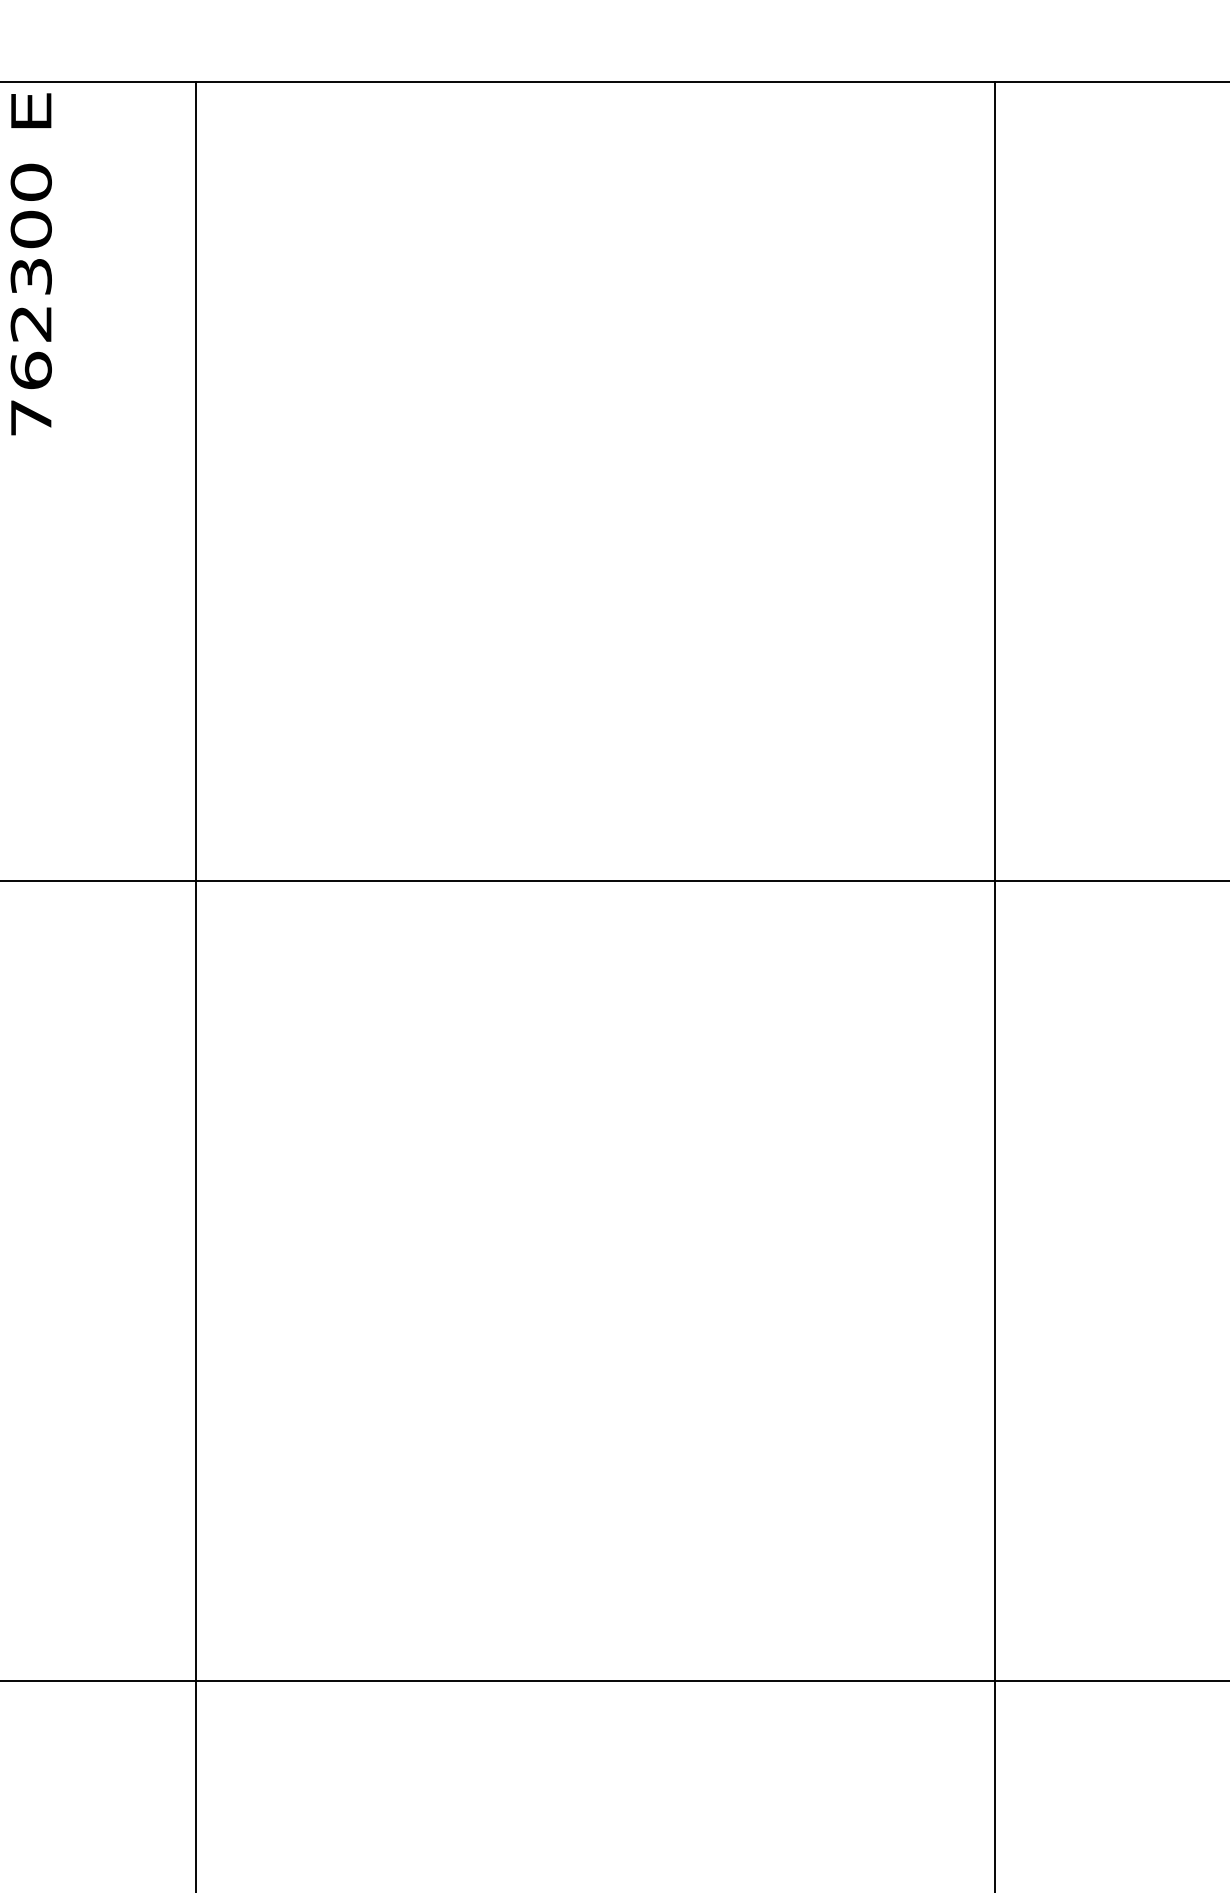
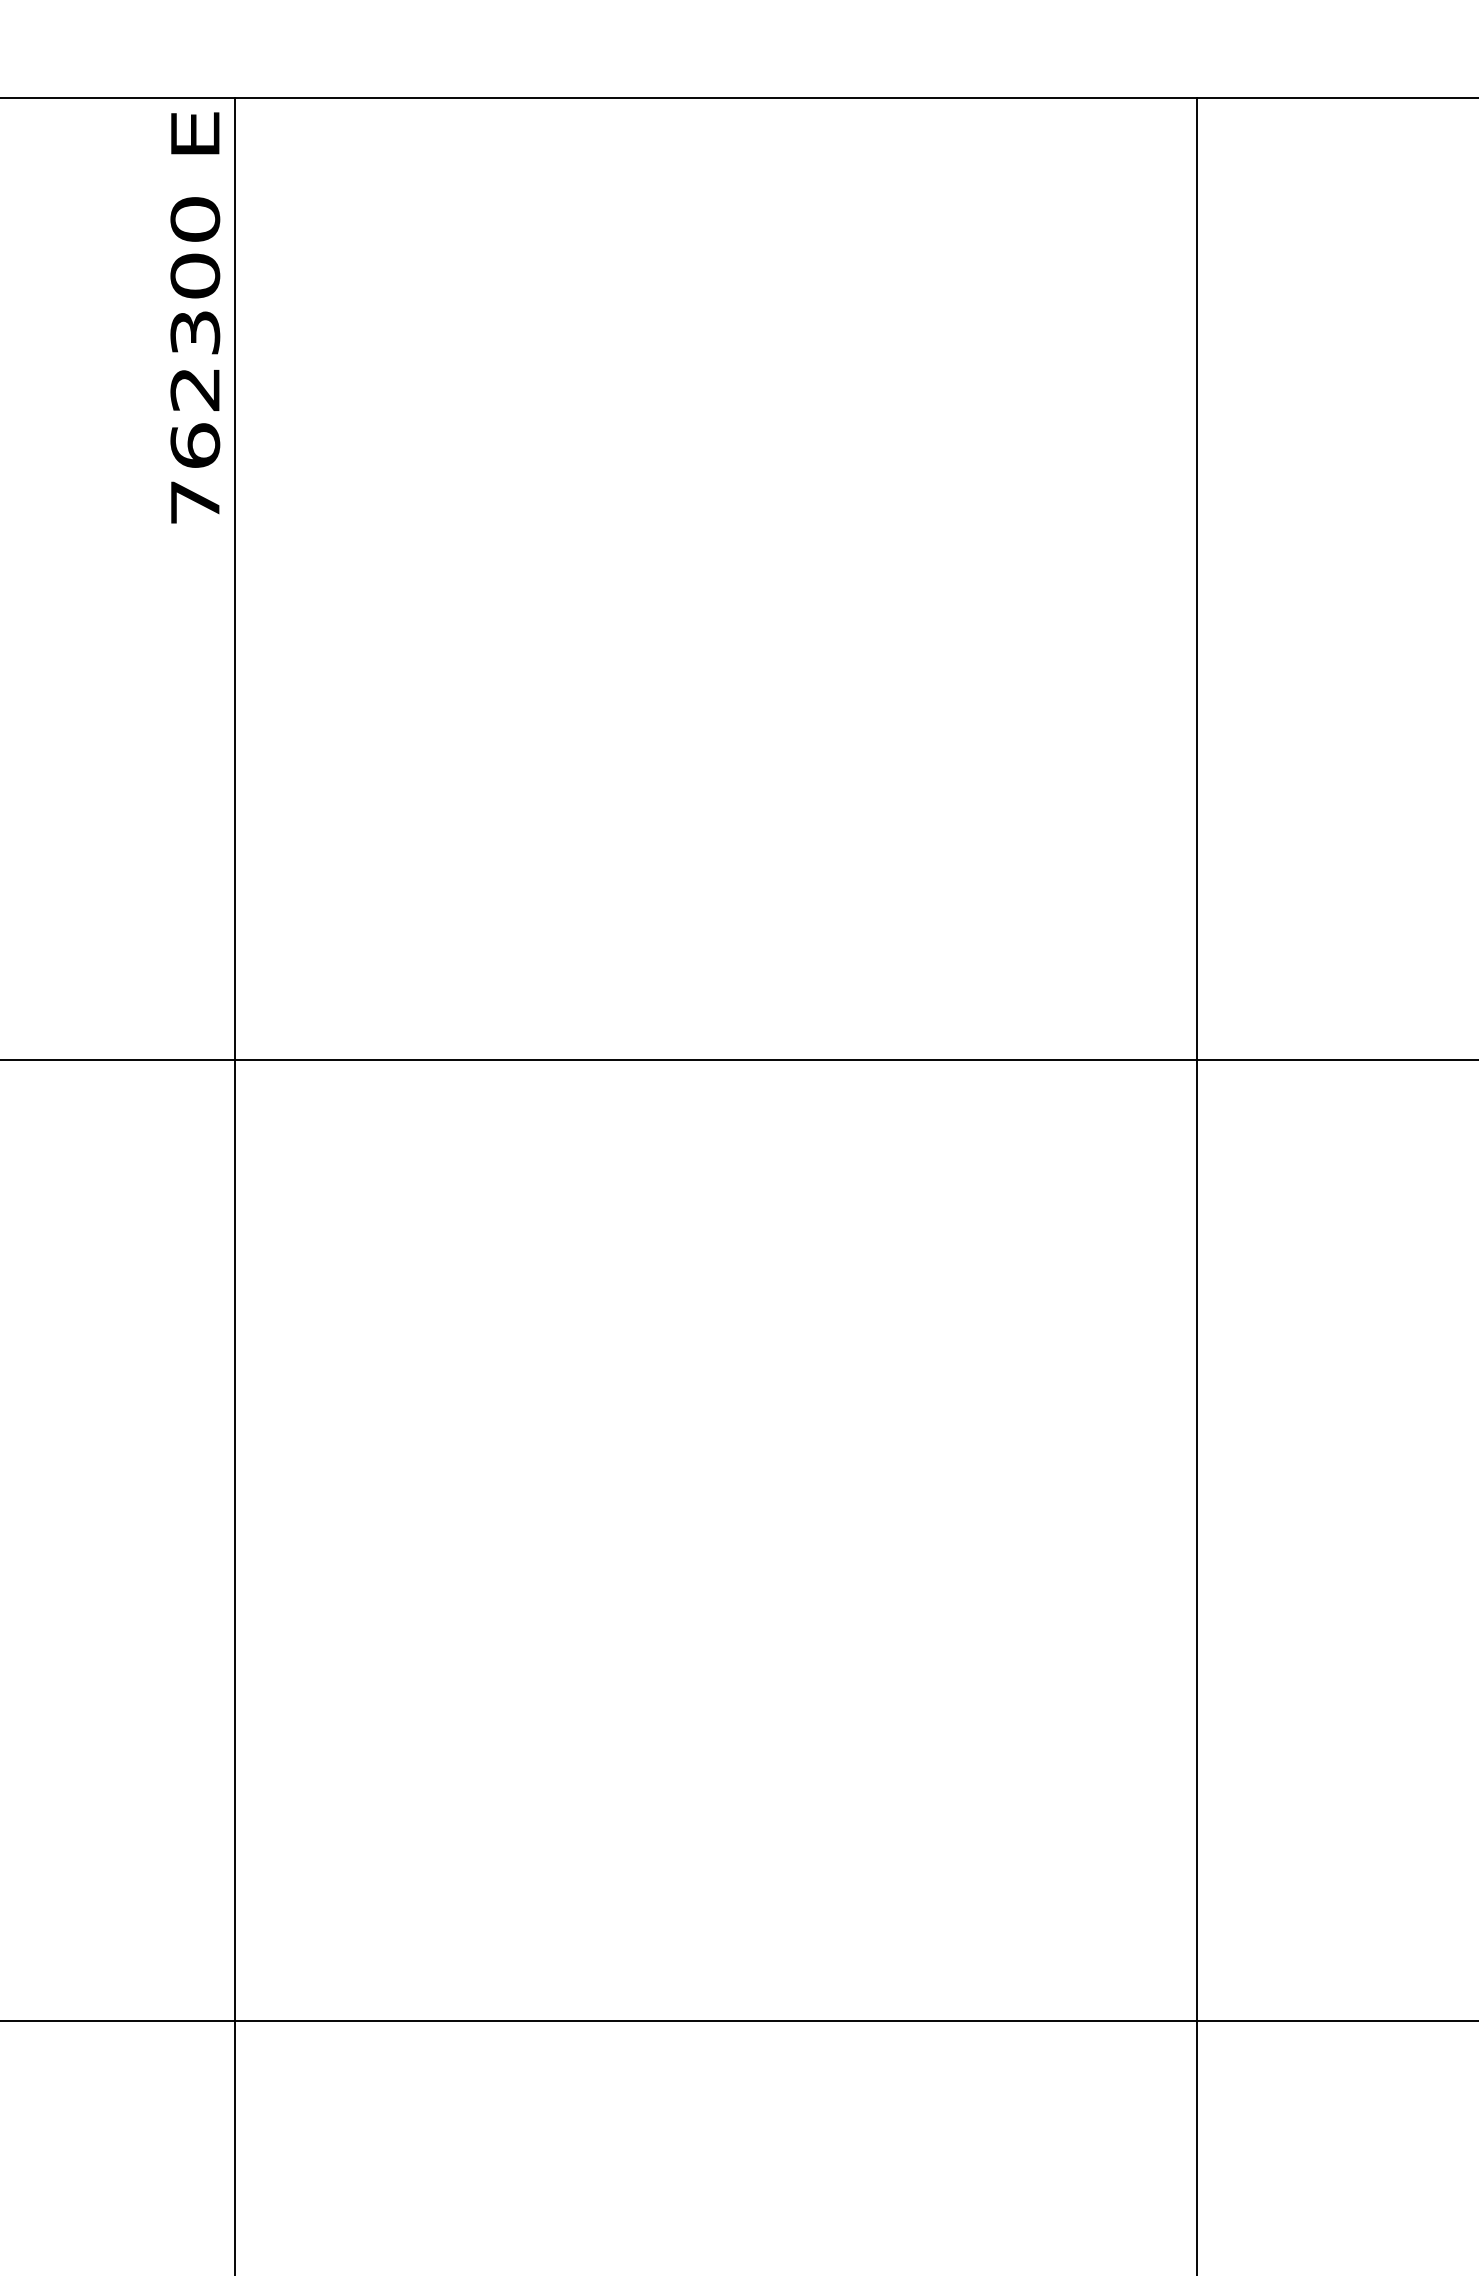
text: (30, 264) -> (194, 318), moved

